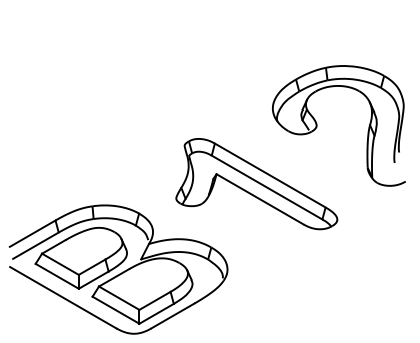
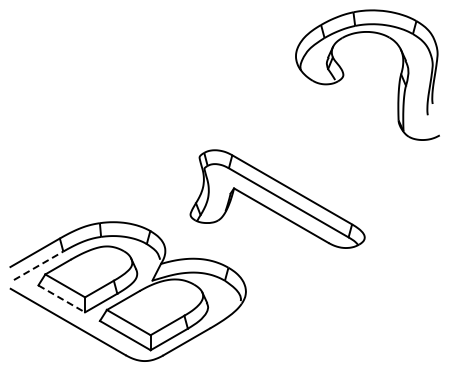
part: (317, 125) -> (344, 74), moved
line: (36, 245) -> (39, 265), solid -> dashed
line: (57, 275) -> (61, 298), solid -> dashed

